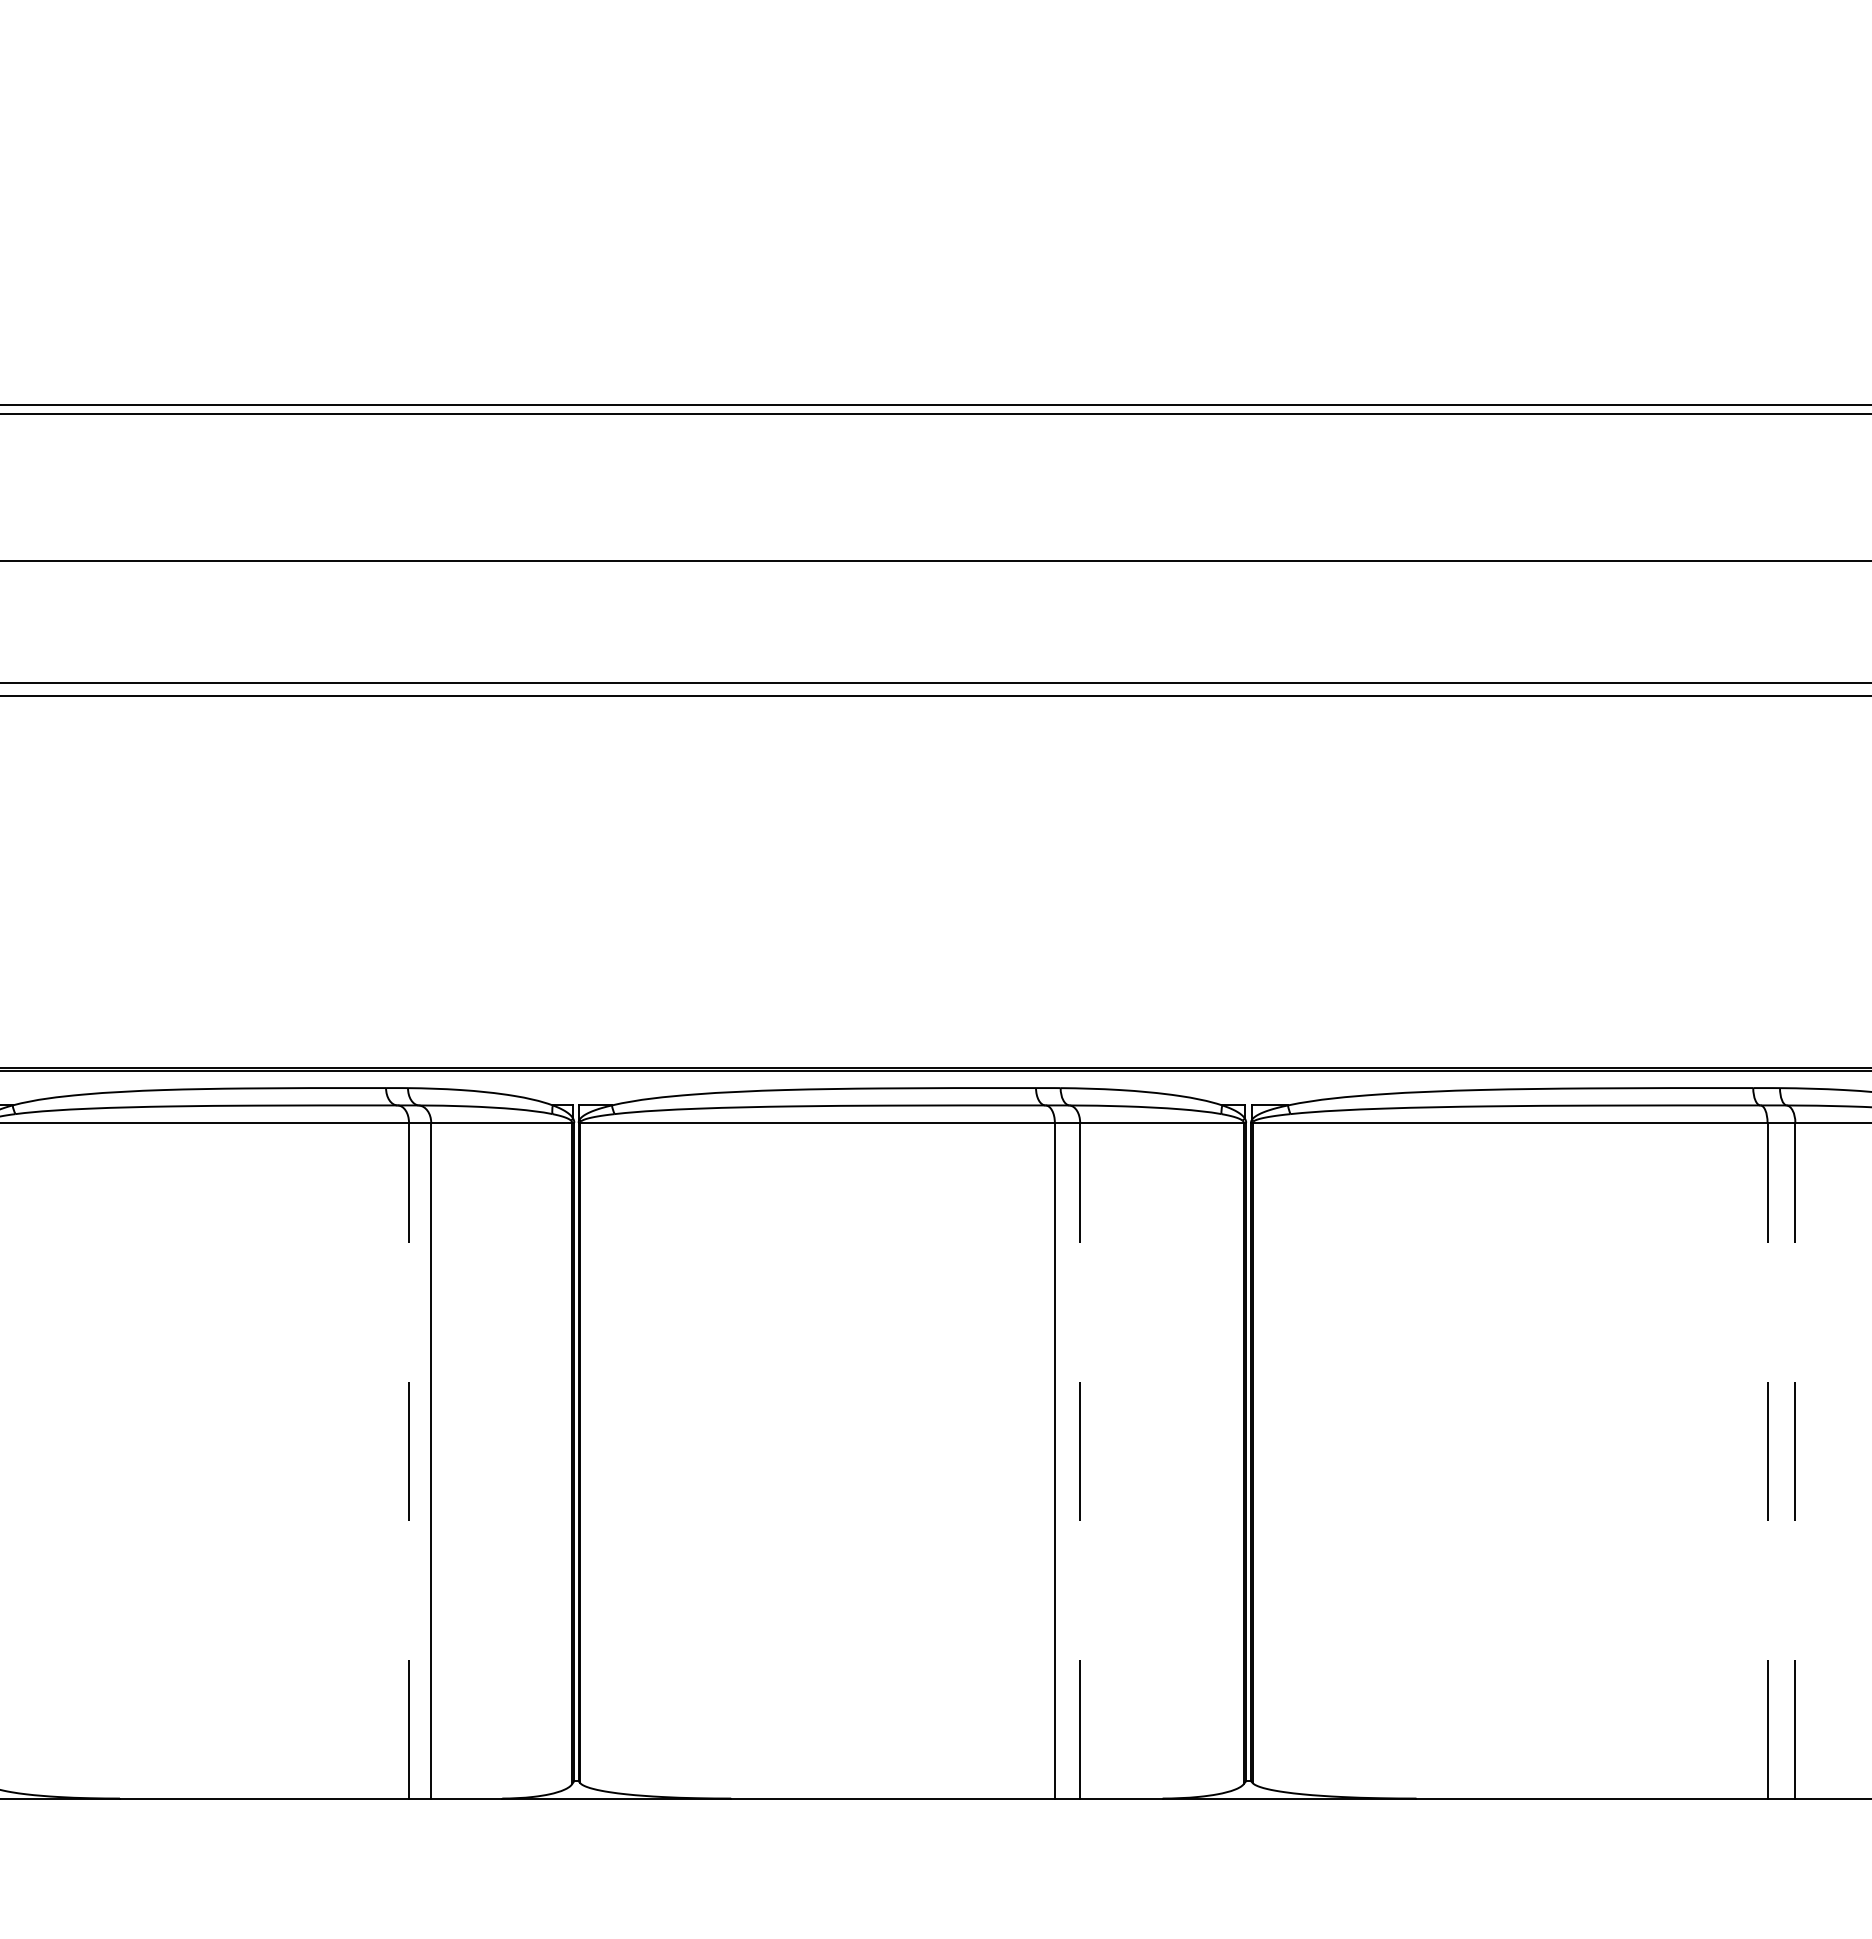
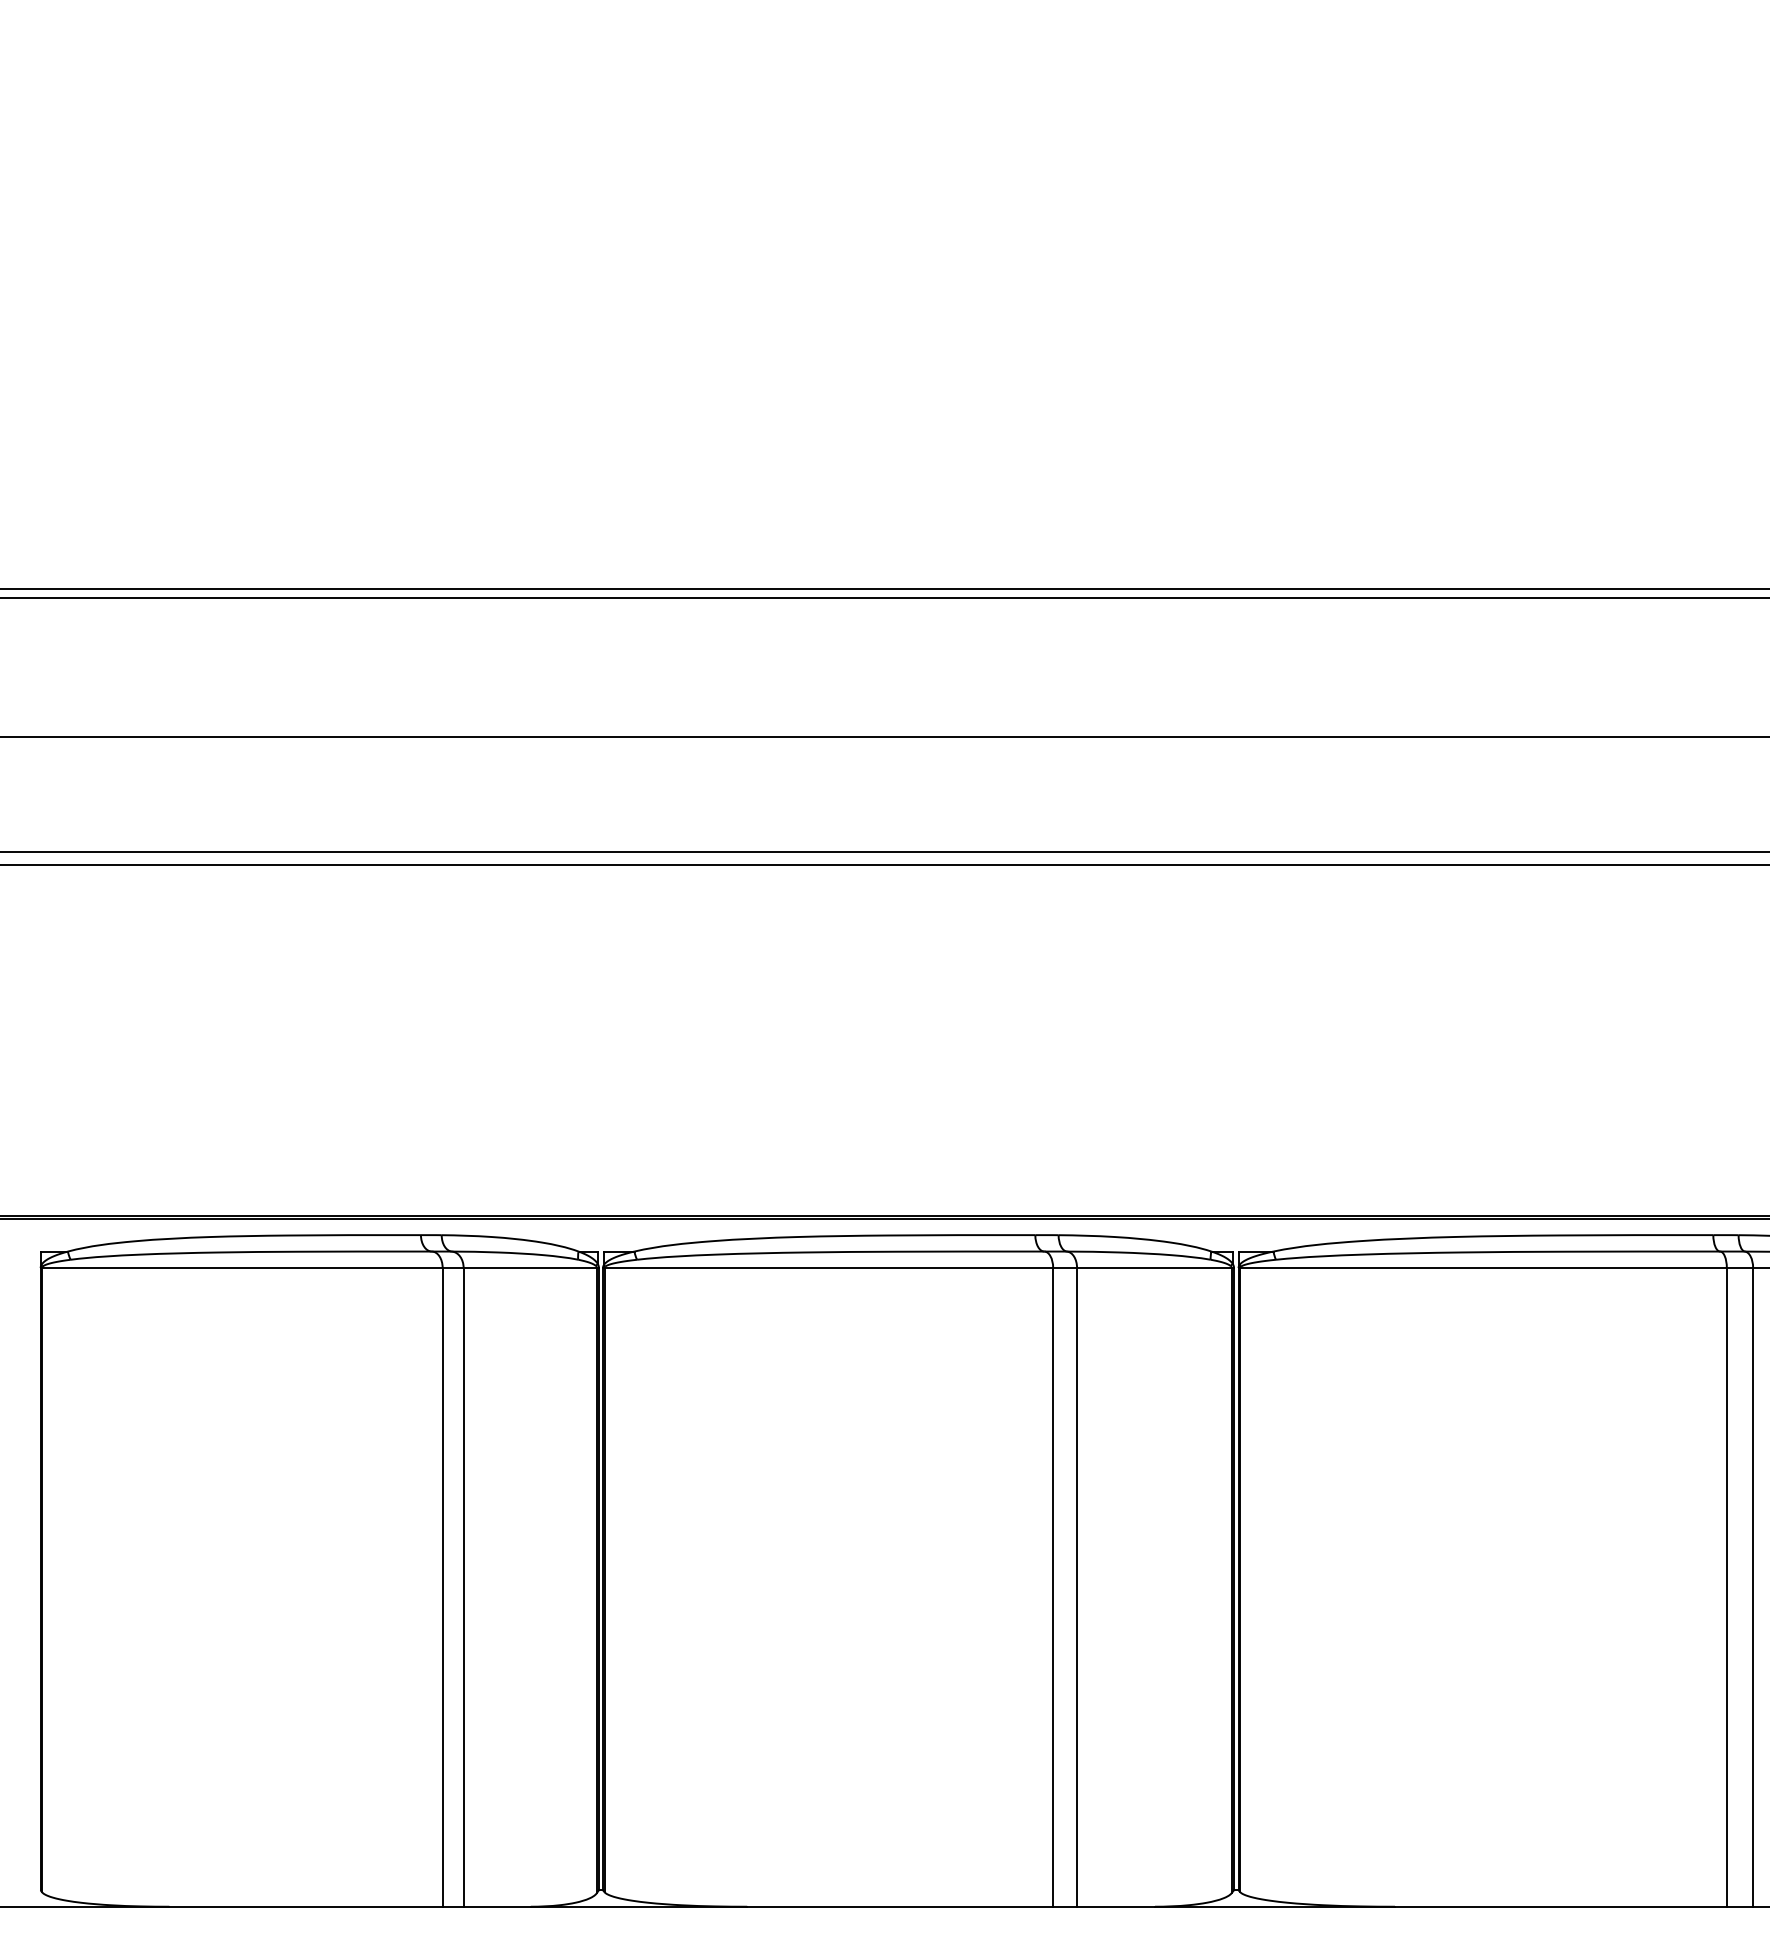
line: (408, 1459) -> (442, 1586), dashed -> solid
line: (1080, 1459) -> (1077, 1586), dashed -> solid
line: (1767, 1459) -> (1726, 1586), dashed -> solid
line: (1795, 1459) -> (1753, 1586), dashed -> solid

